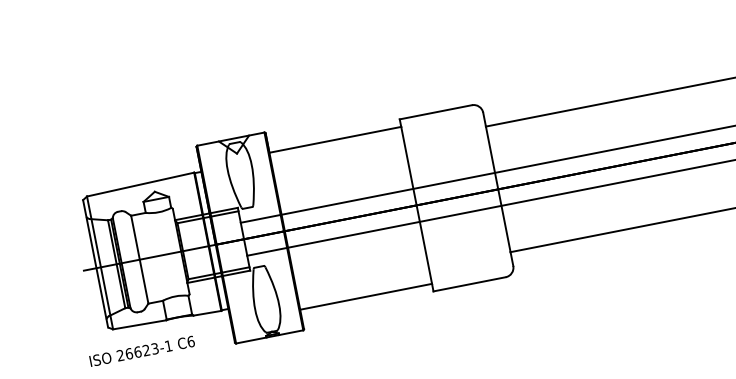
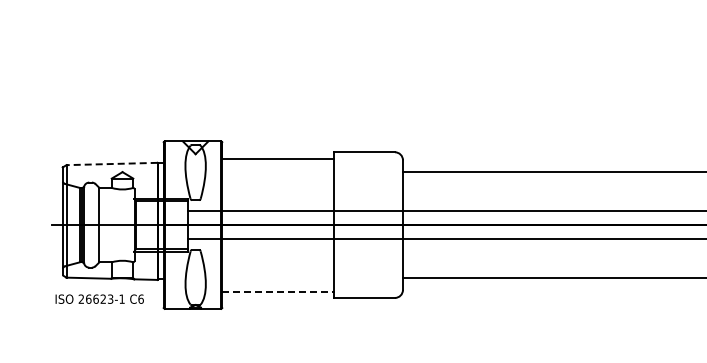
line: (141, 185) -> (112, 164), solid -> dashed
line: (366, 296) -> (278, 291), solid -> dashed
text: (141, 350) -> (99, 298), moved

